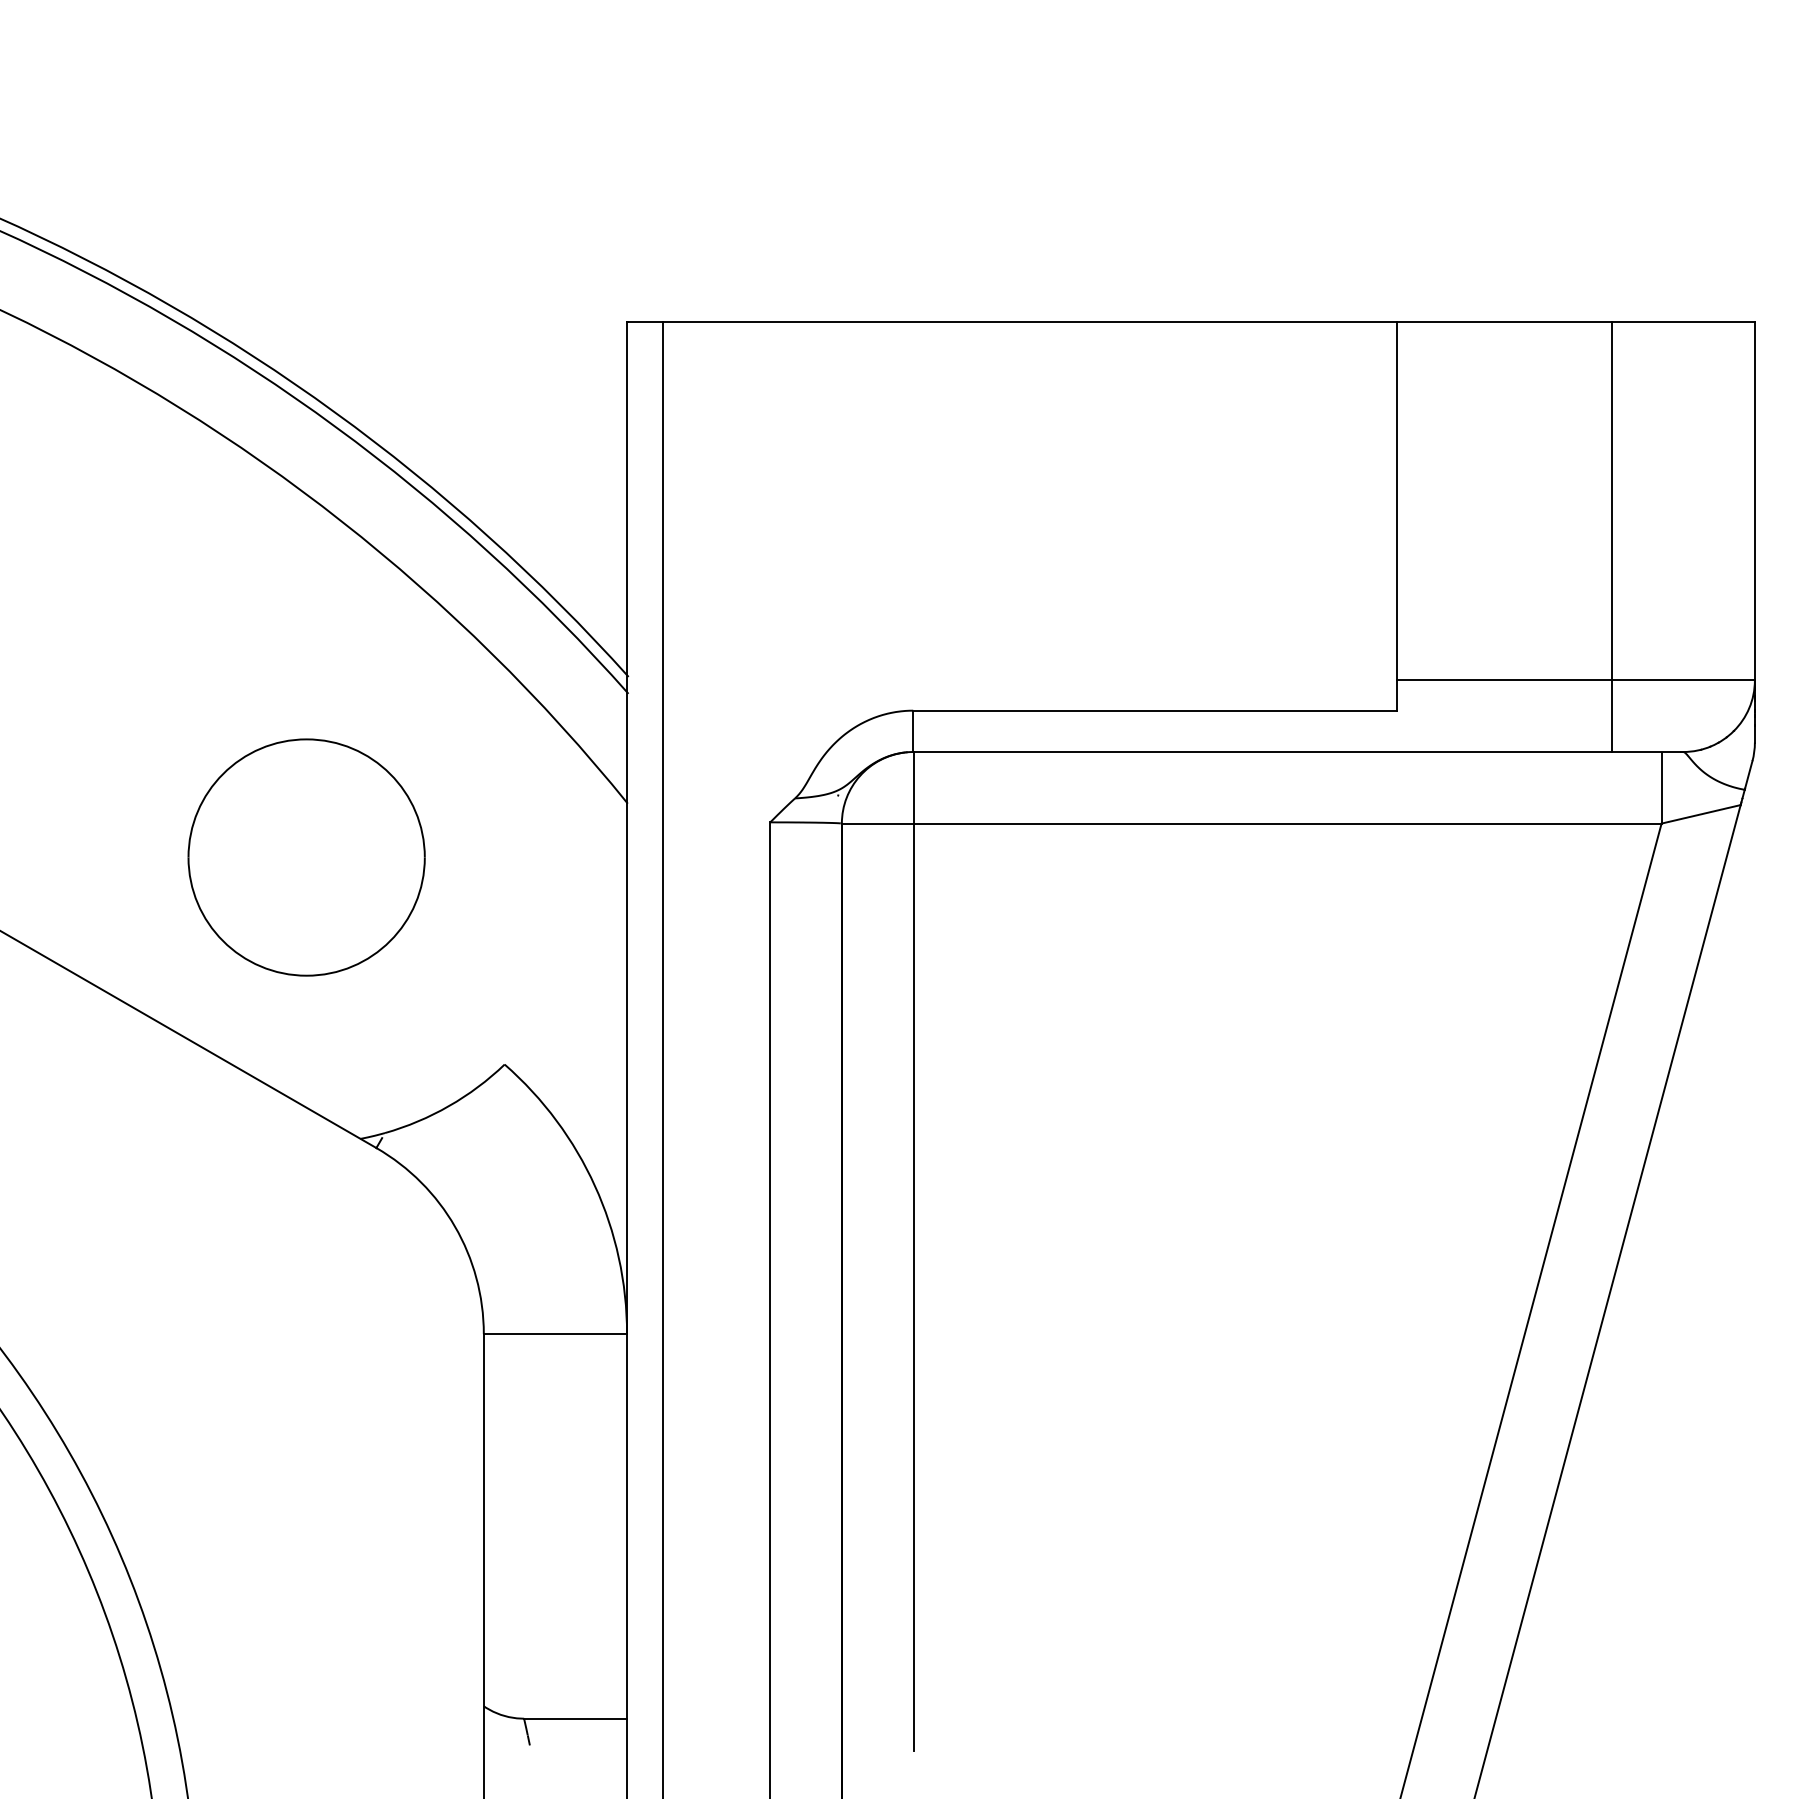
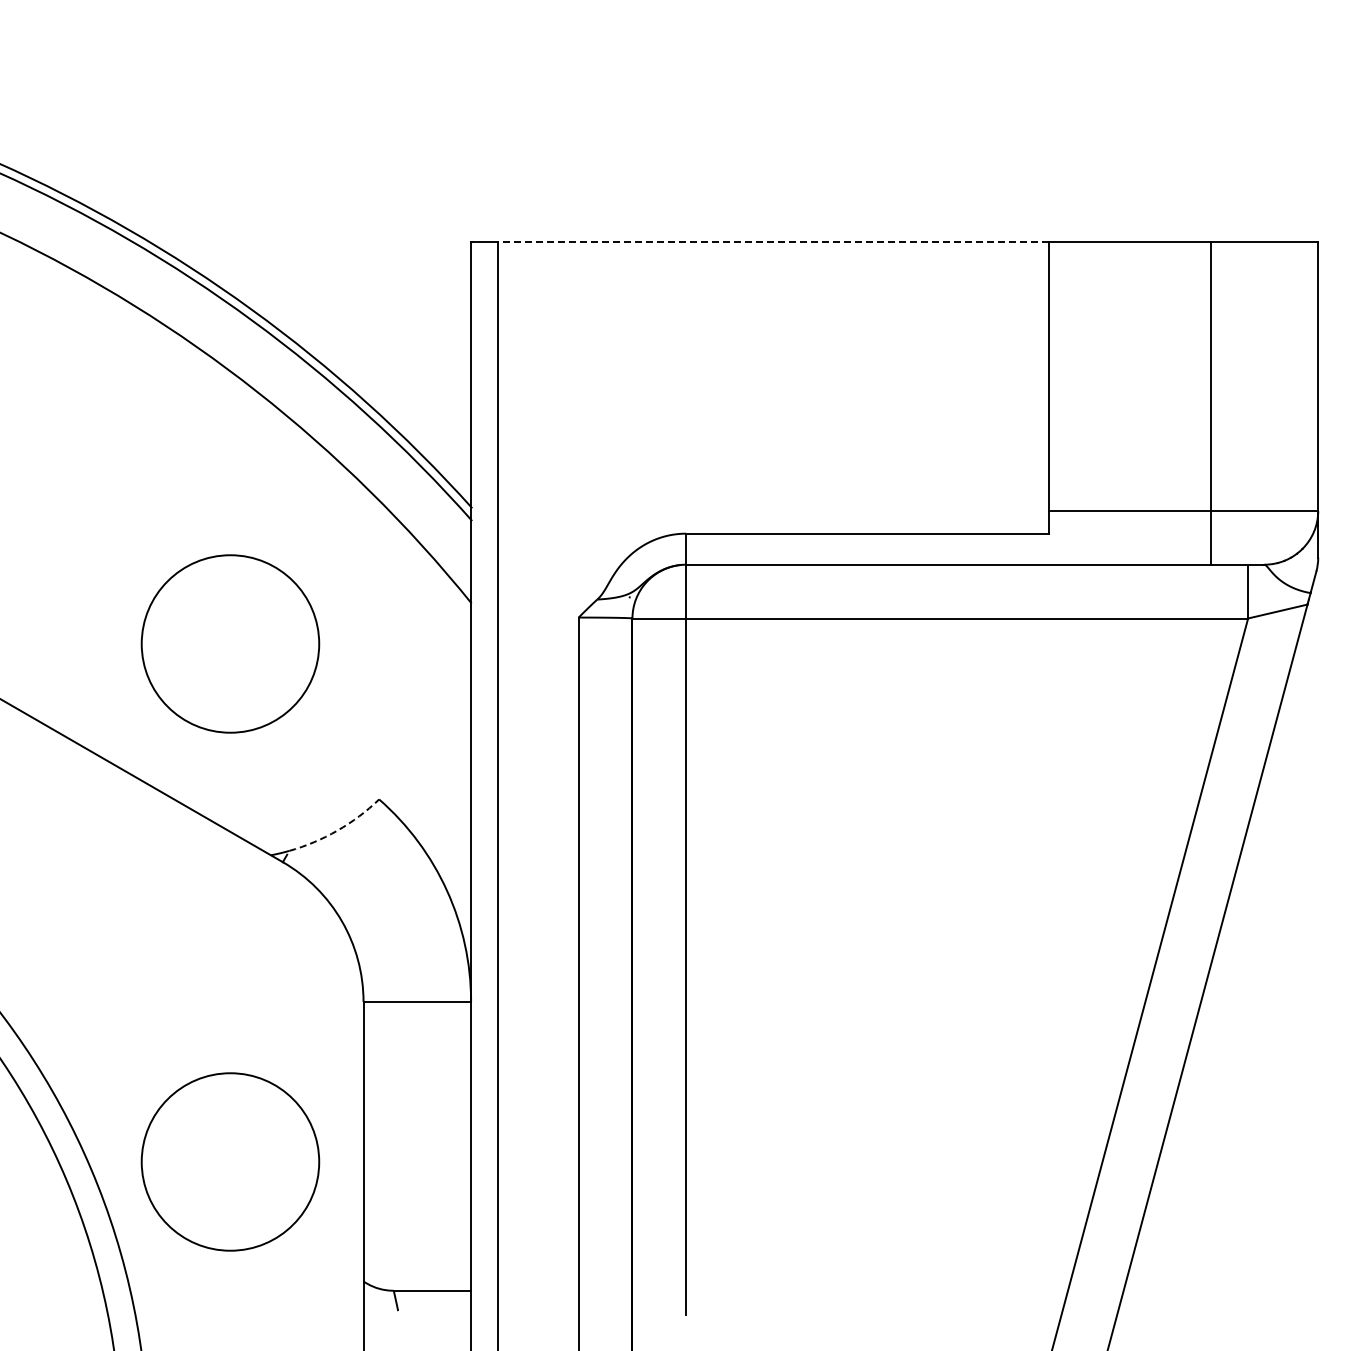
line: (1029, 323) -> (773, 242), solid -> dashed
arc: (449, 1105) -> (337, 830), solid -> dashed
part: (306, 1546) -> (230, 1161), added

